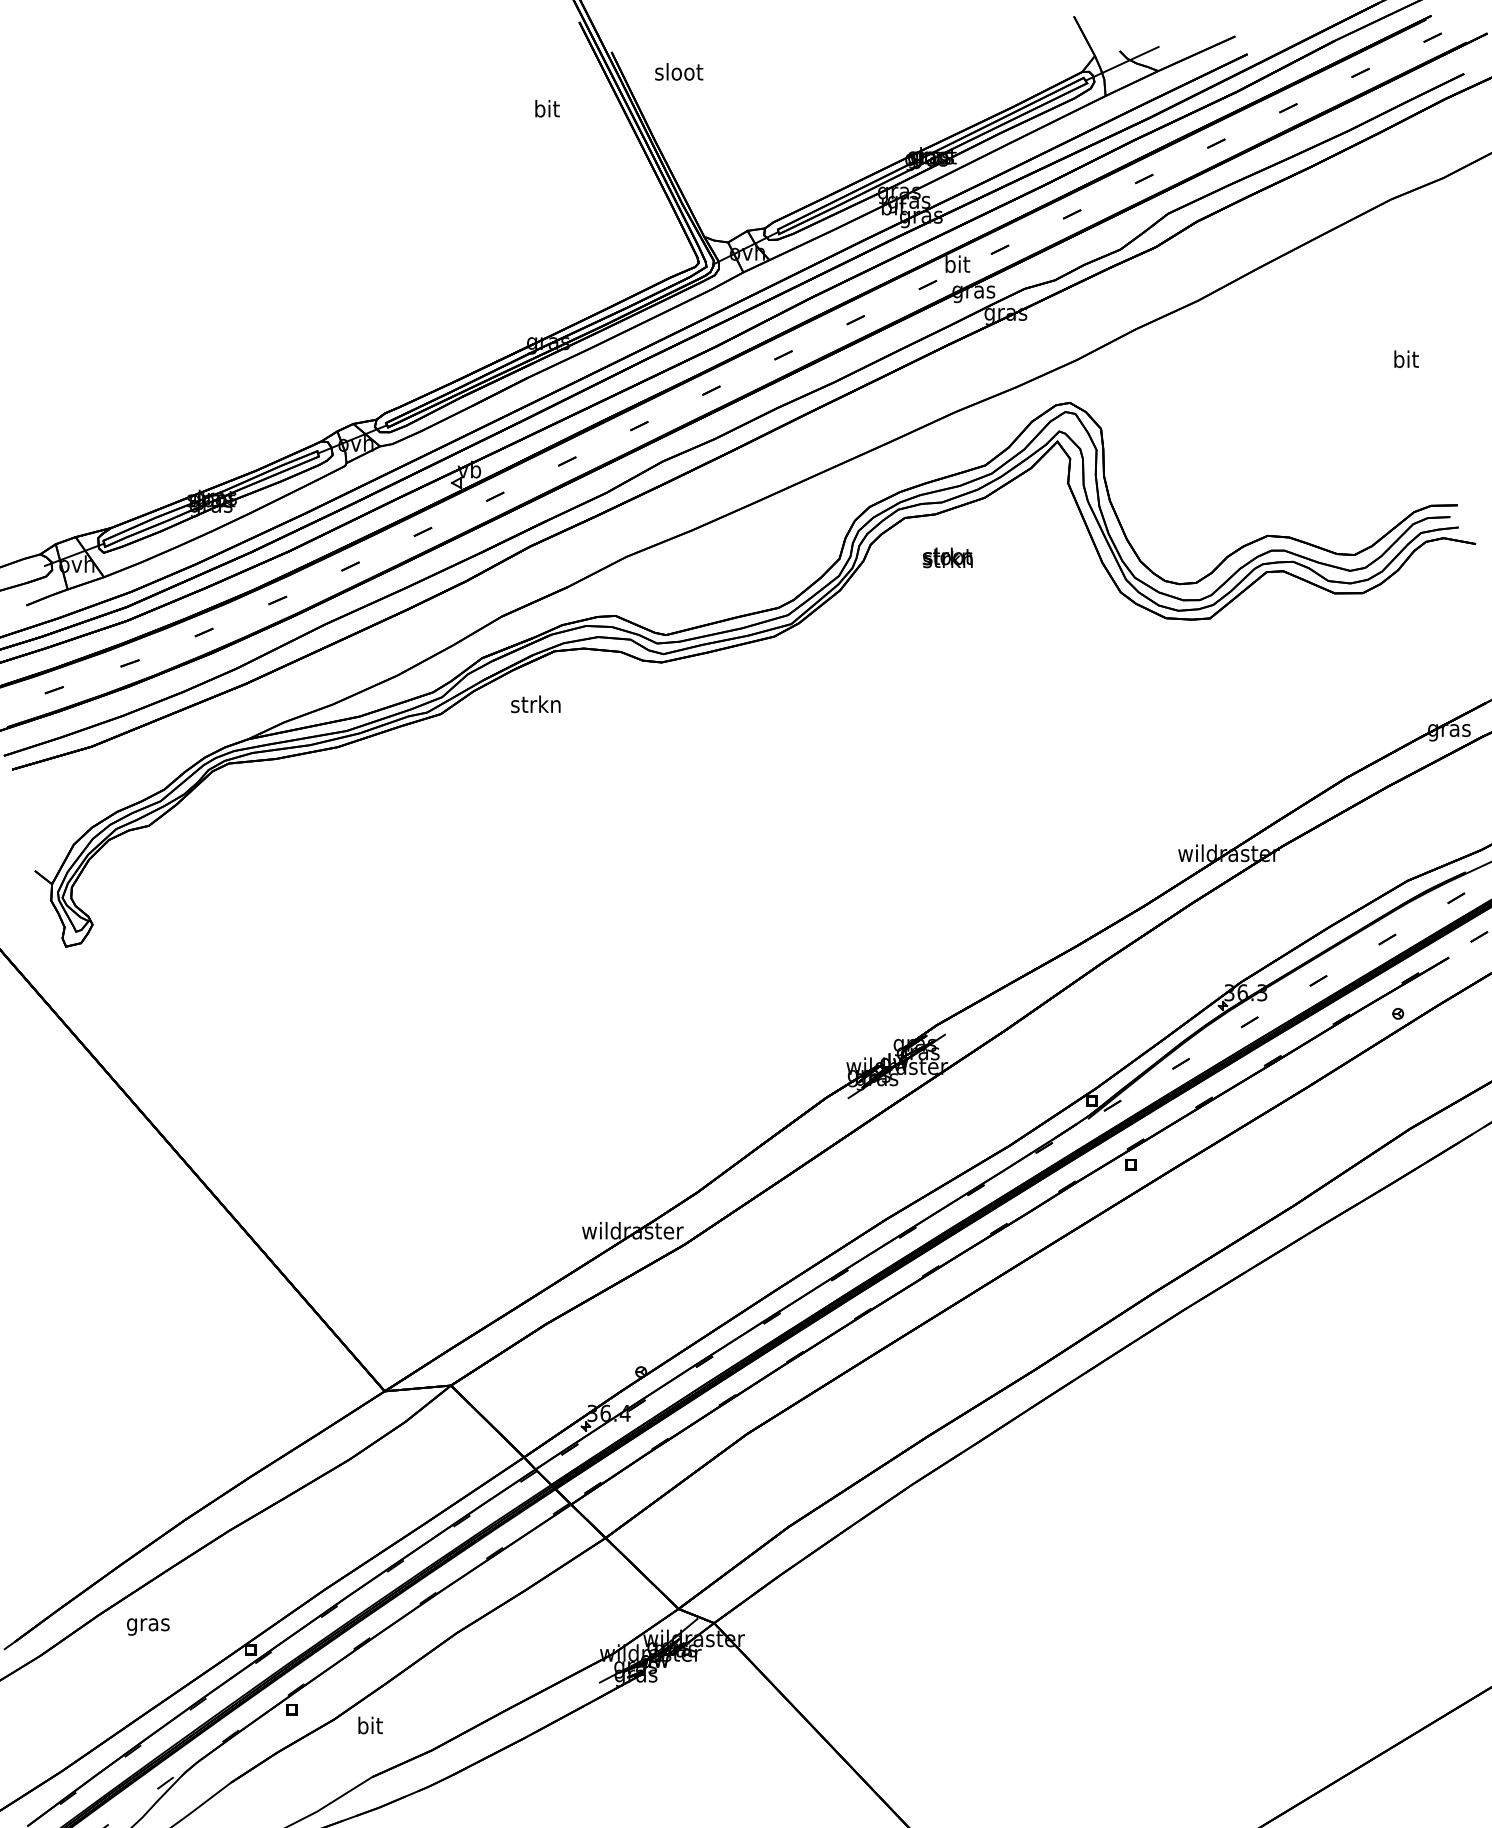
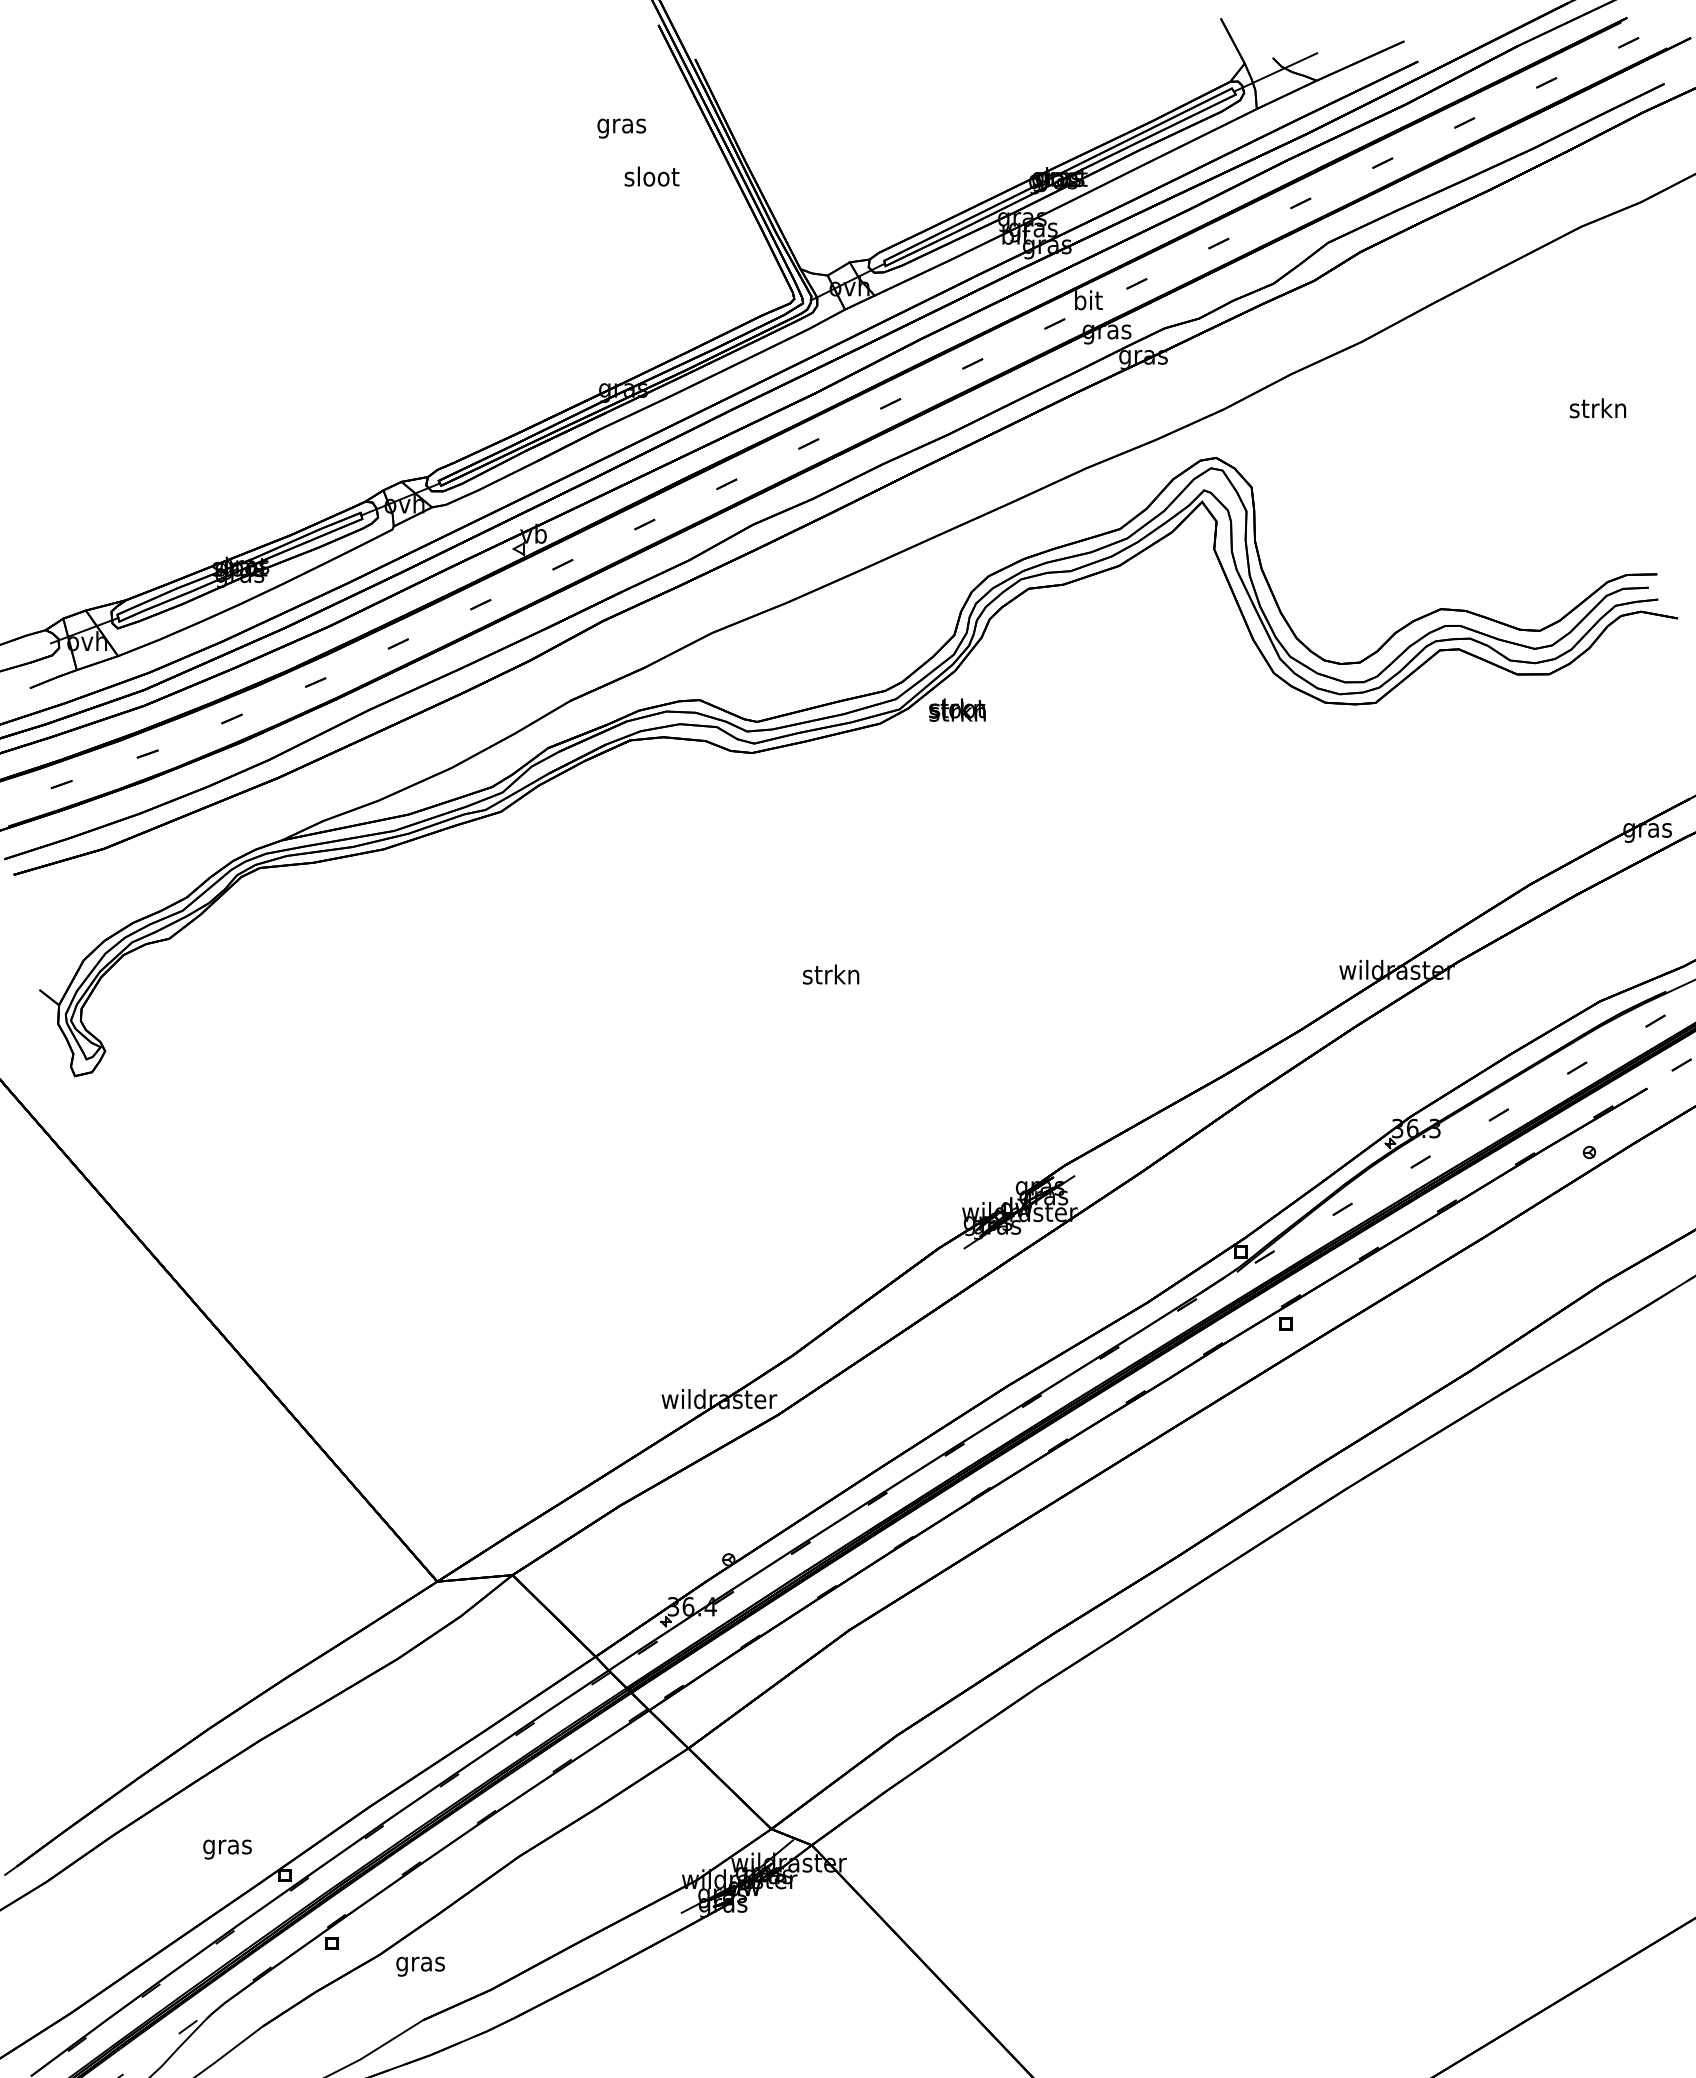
text: (678, 71) -> (651, 176), moved
text: (546, 110) -> (621, 125), bit -> gras
text: (1405, 359) -> (1597, 408), bit -> strkn
text: (947, 557) -> (957, 709), moved
text: (536, 704) -> (831, 974), moved
text: (148, 1626) -> (227, 1849), moved
text: (369, 1727) -> (420, 1963), bit -> gras

